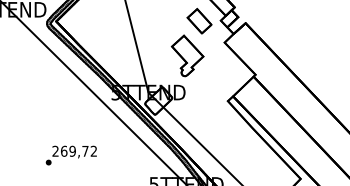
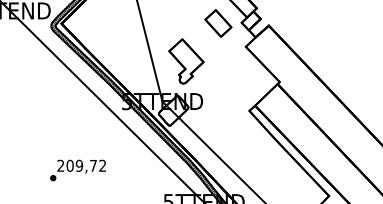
part: (187, 56) -> (186, 61), moved
text: (63, 151) -> (69, 165), 269,72 -> 209,72

